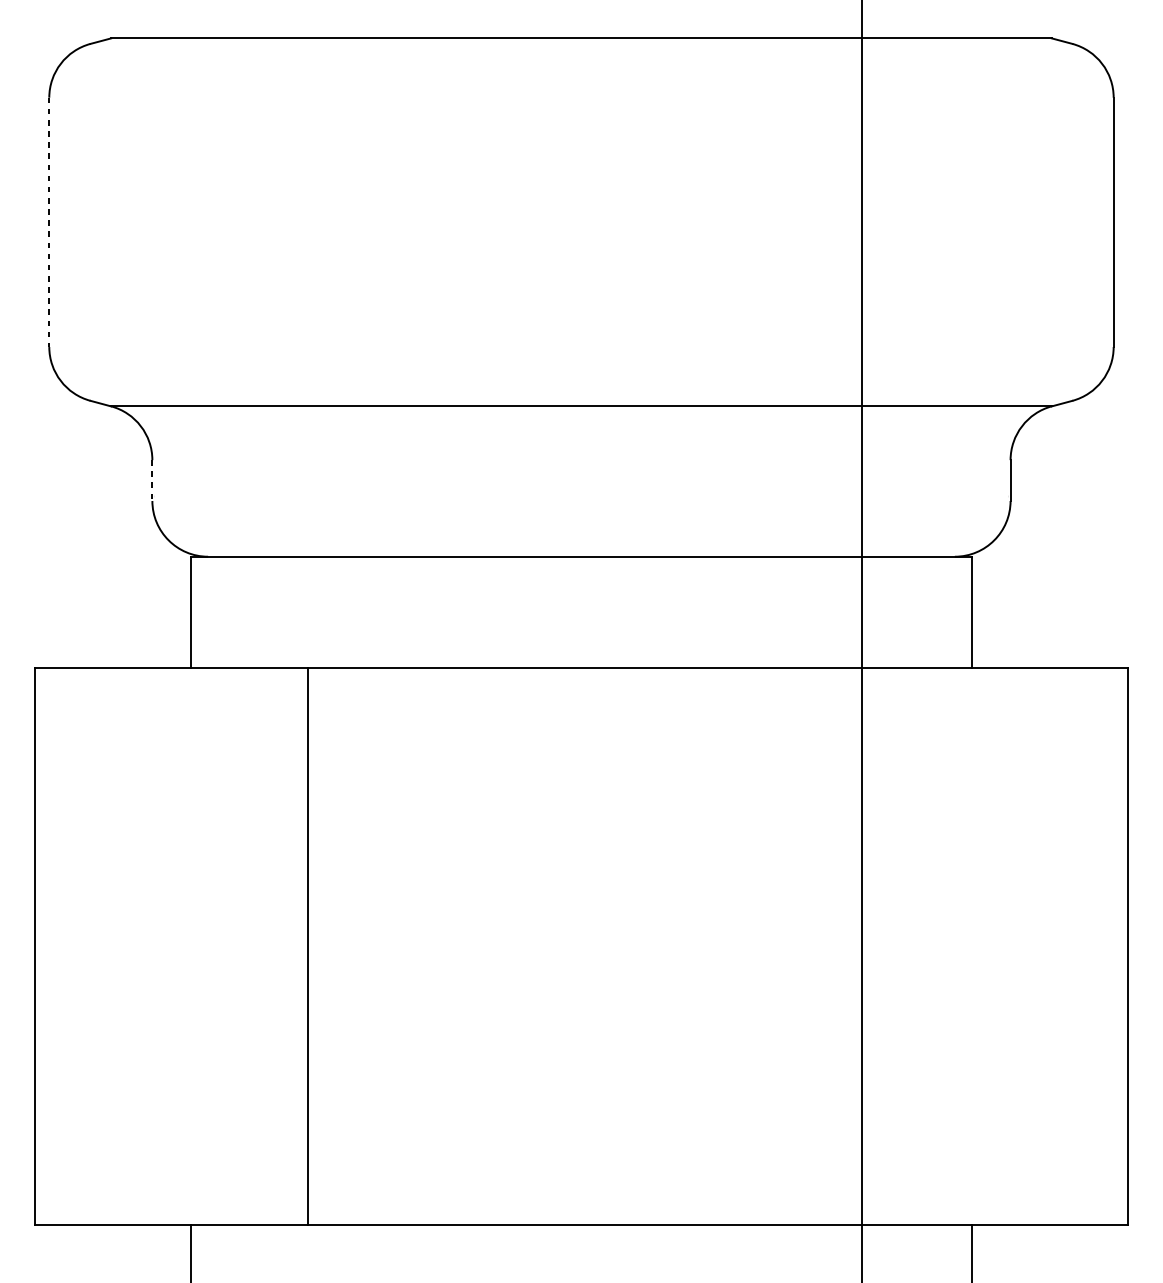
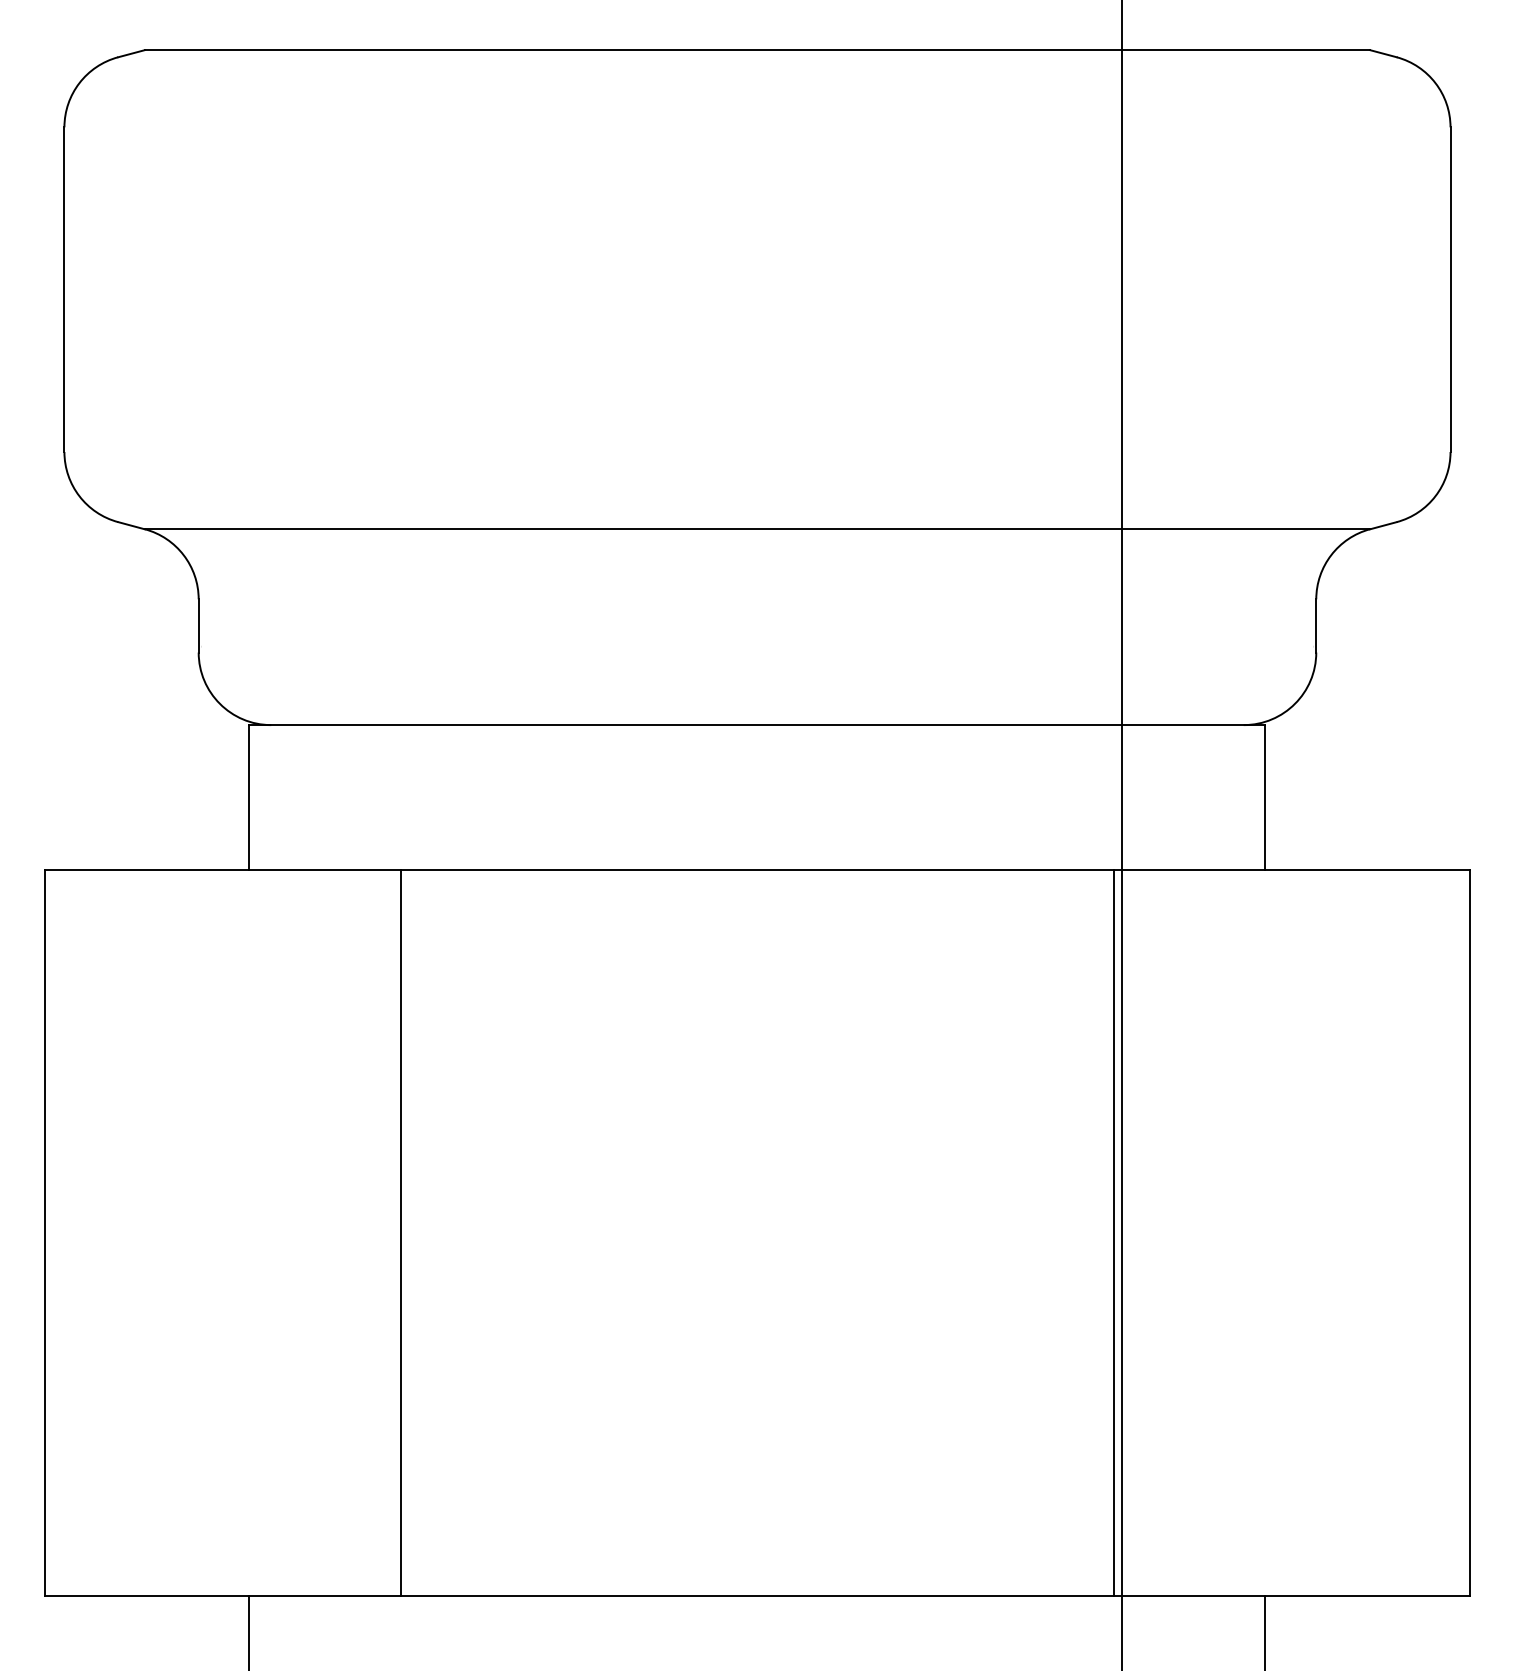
line: (49, 222) -> (64, 290), dashed -> solid
line: (152, 480) -> (198, 625), dashed -> solid
line: (854, 946) -> (1113, 1232), added

